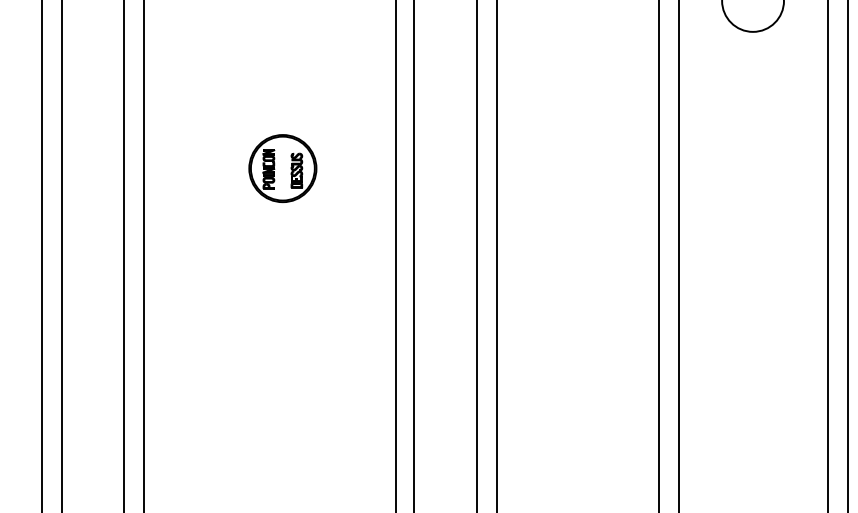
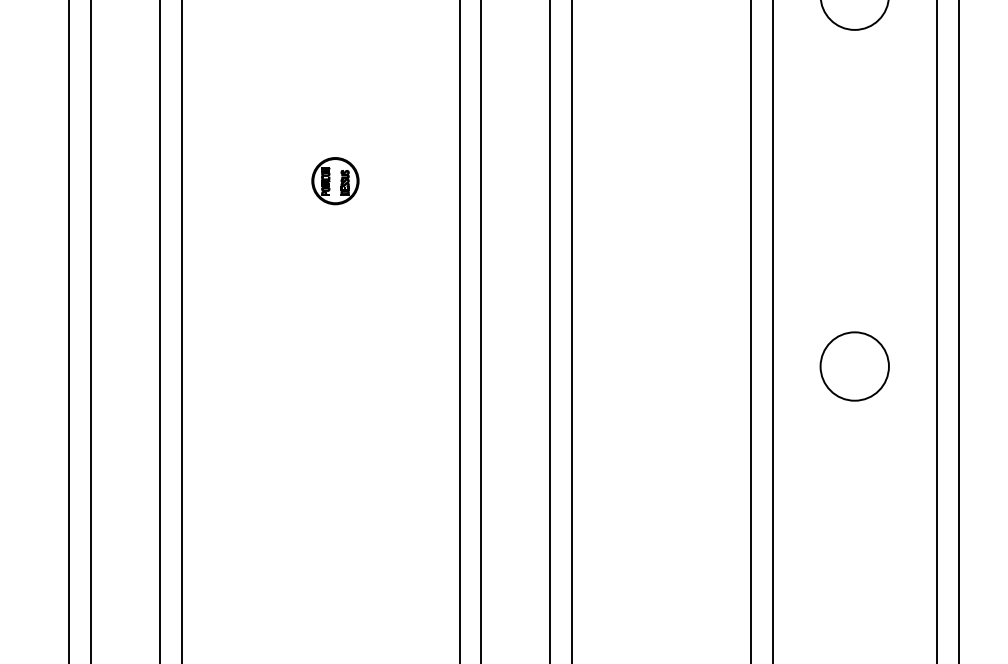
part: (282, 169) -> (335, 181), size x0.62
circle: (752, 336) -> (854, 366), added

